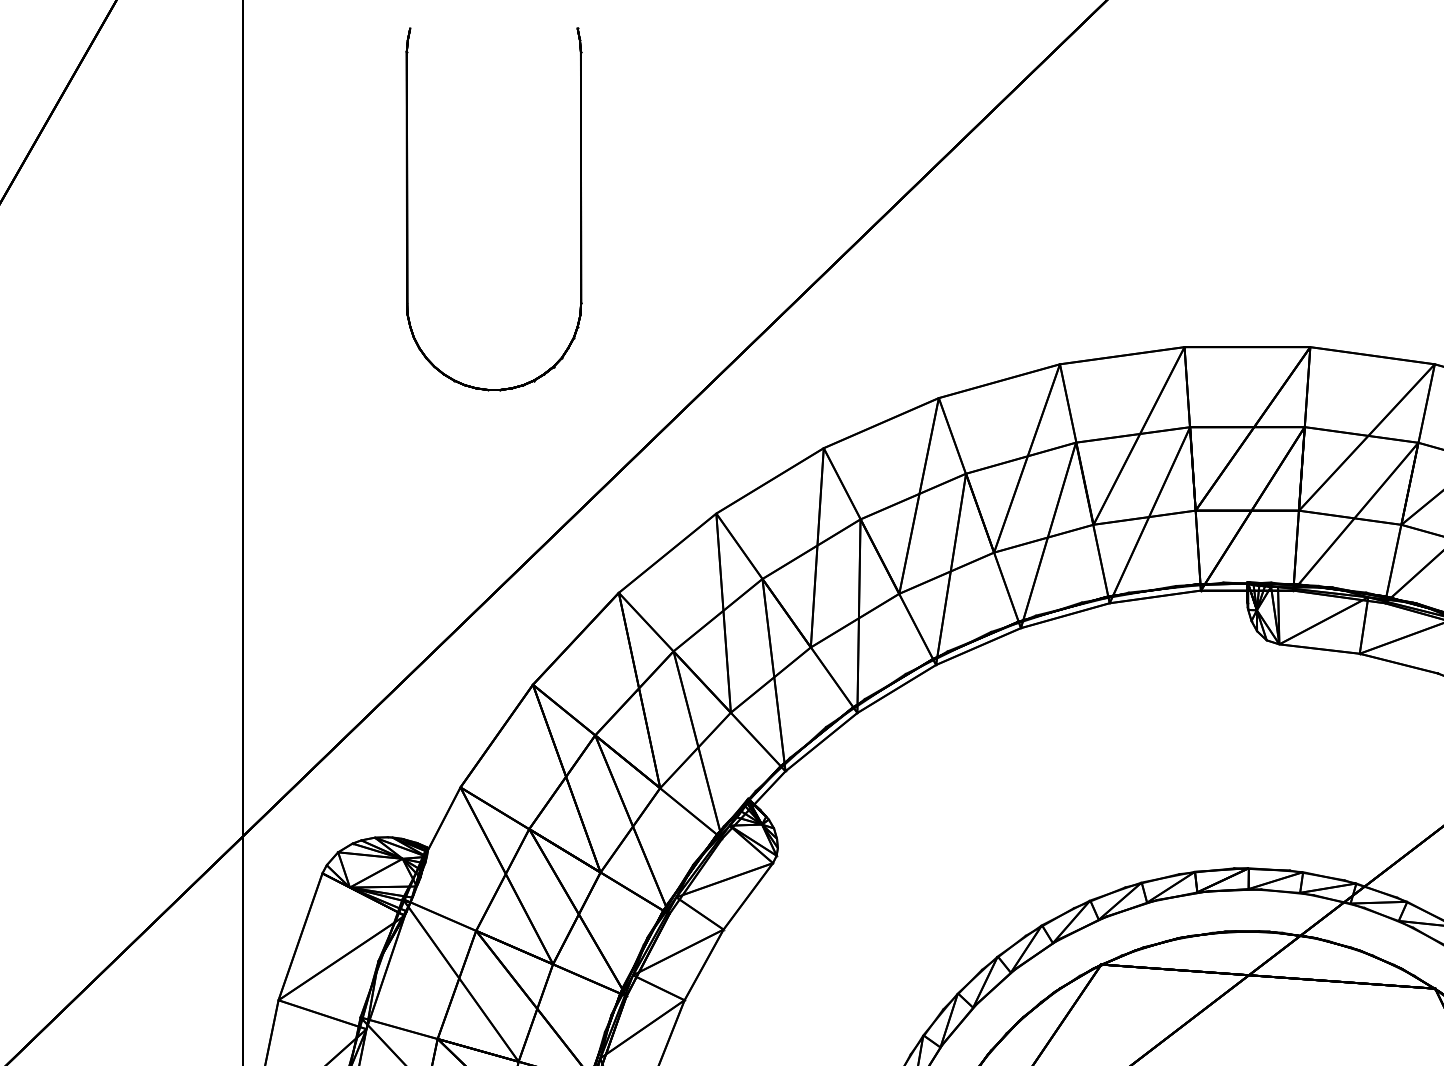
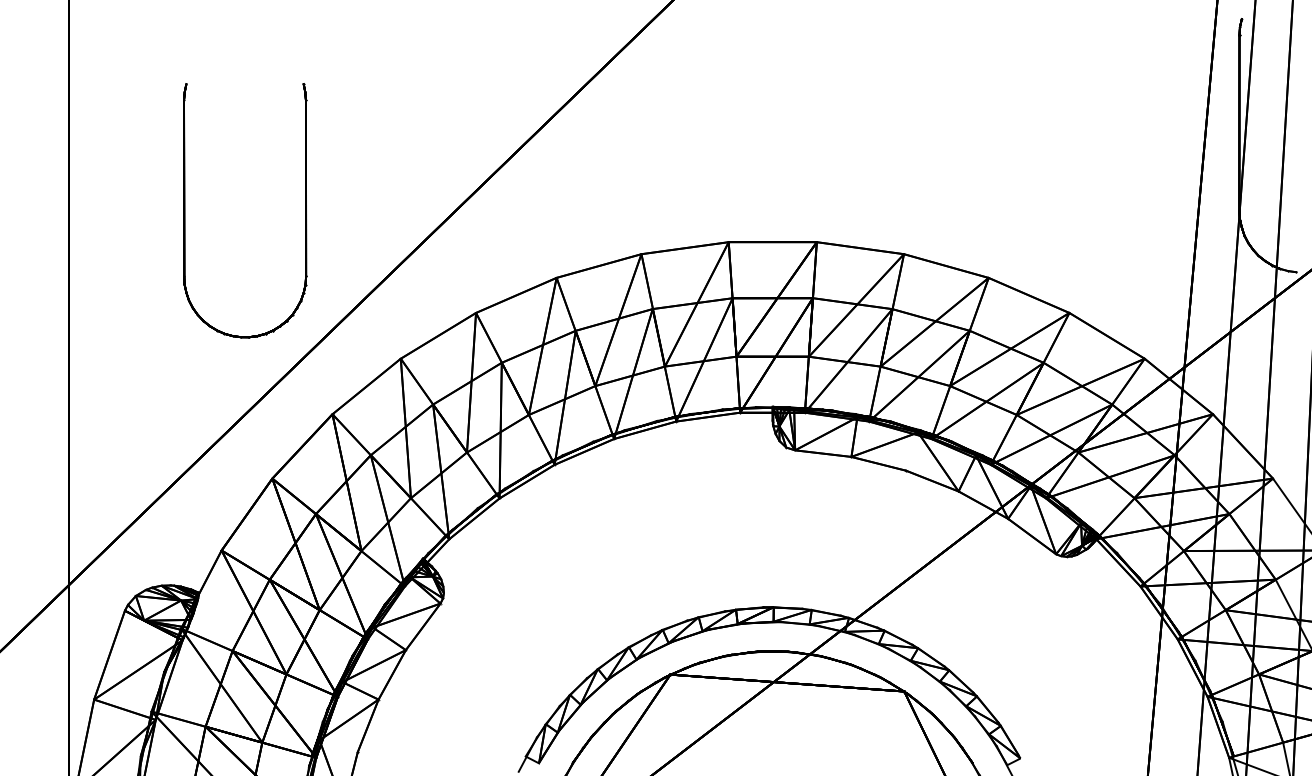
part: (408, 209) -> (185, 210), moved

